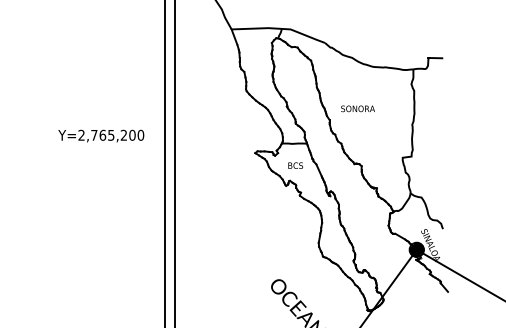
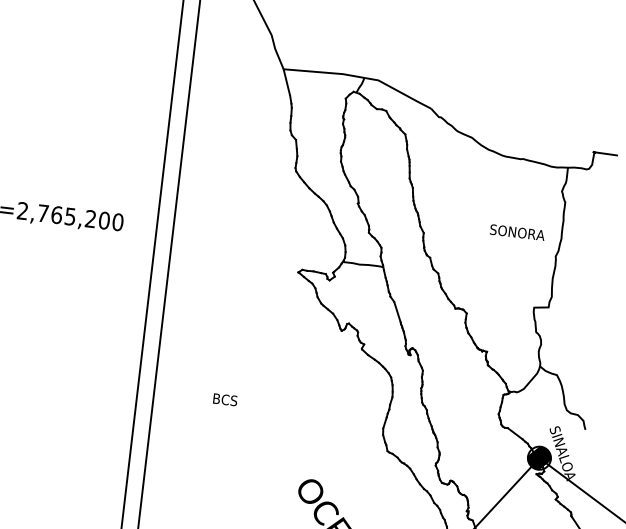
text: (357, 108) -> (516, 231), moved
text: (295, 165) -> (225, 399), moved

